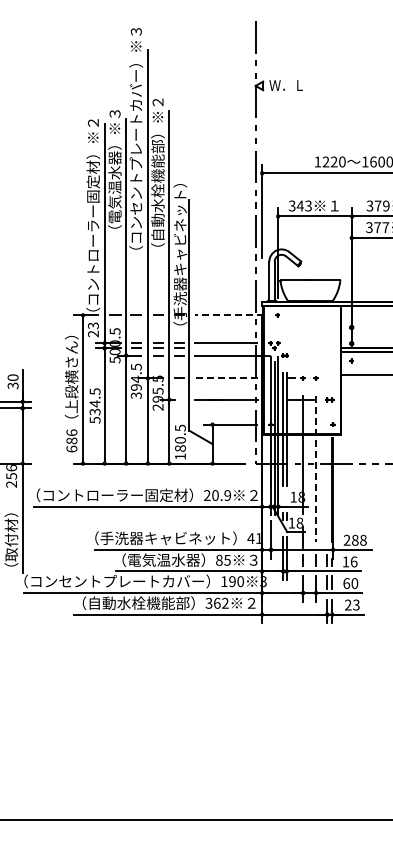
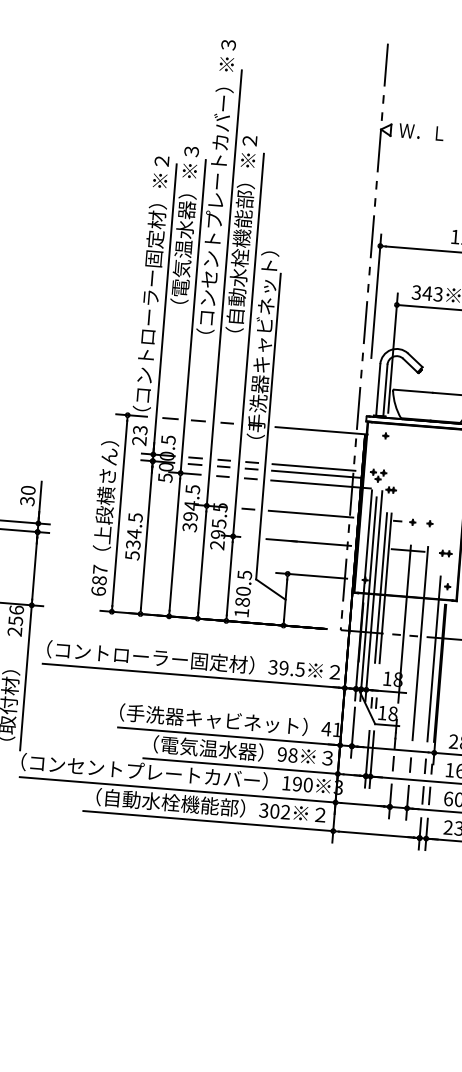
line: (229, 315) -> (321, 431), dashed -> solid
line: (227, 348) -> (315, 474), added
line: (226, 378) -> (311, 514), dashed -> solid
text: (71, 432) -> (99, 569), 686 -> 687
line: (316, 468) -> (420, 643), dashed -> solid
line: (327, 479) -> (434, 658), added
text: (217, 495) -> (286, 668), 20.9 -> 39.5
text: (223, 559) -> (287, 753), 85 -> 98
text: (217, 602) -> (275, 810), 362 -> 302

